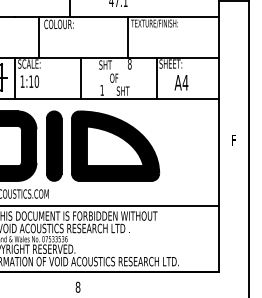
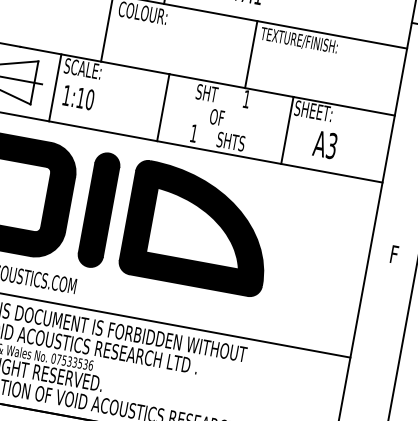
text: (129, 64) -> (246, 99), 8 -> 1
text: (185, 82) -> (332, 145), A4 -> A3
text: (131, 90) -> (241, 142), SHT -> SHTS

